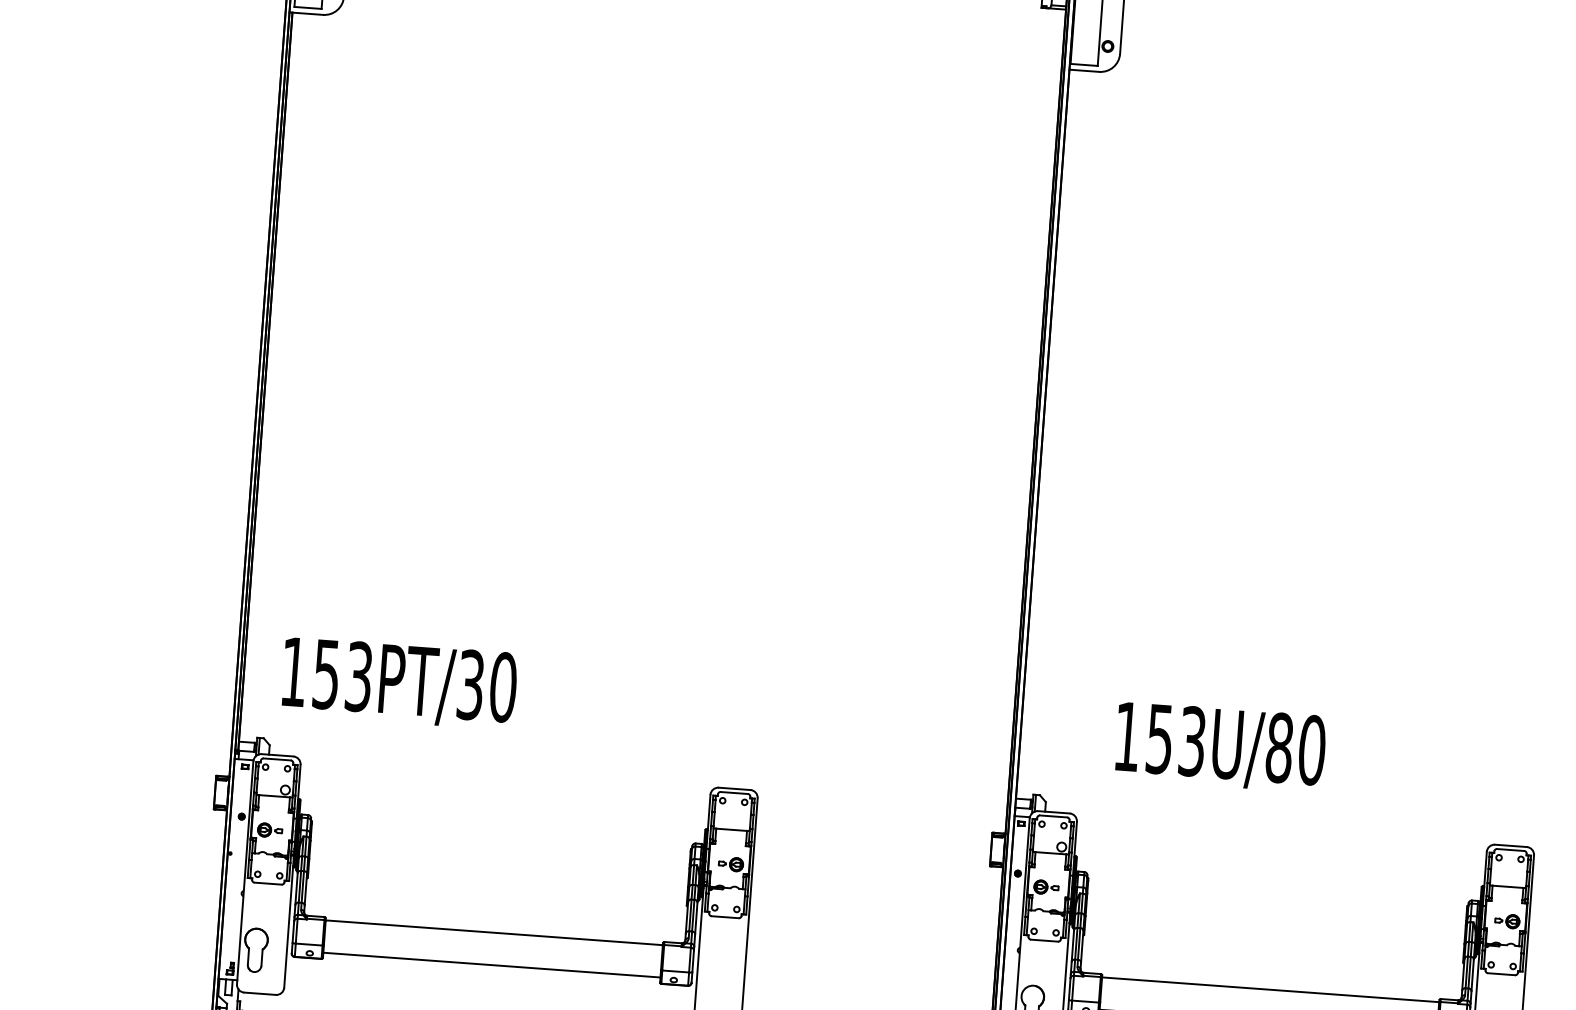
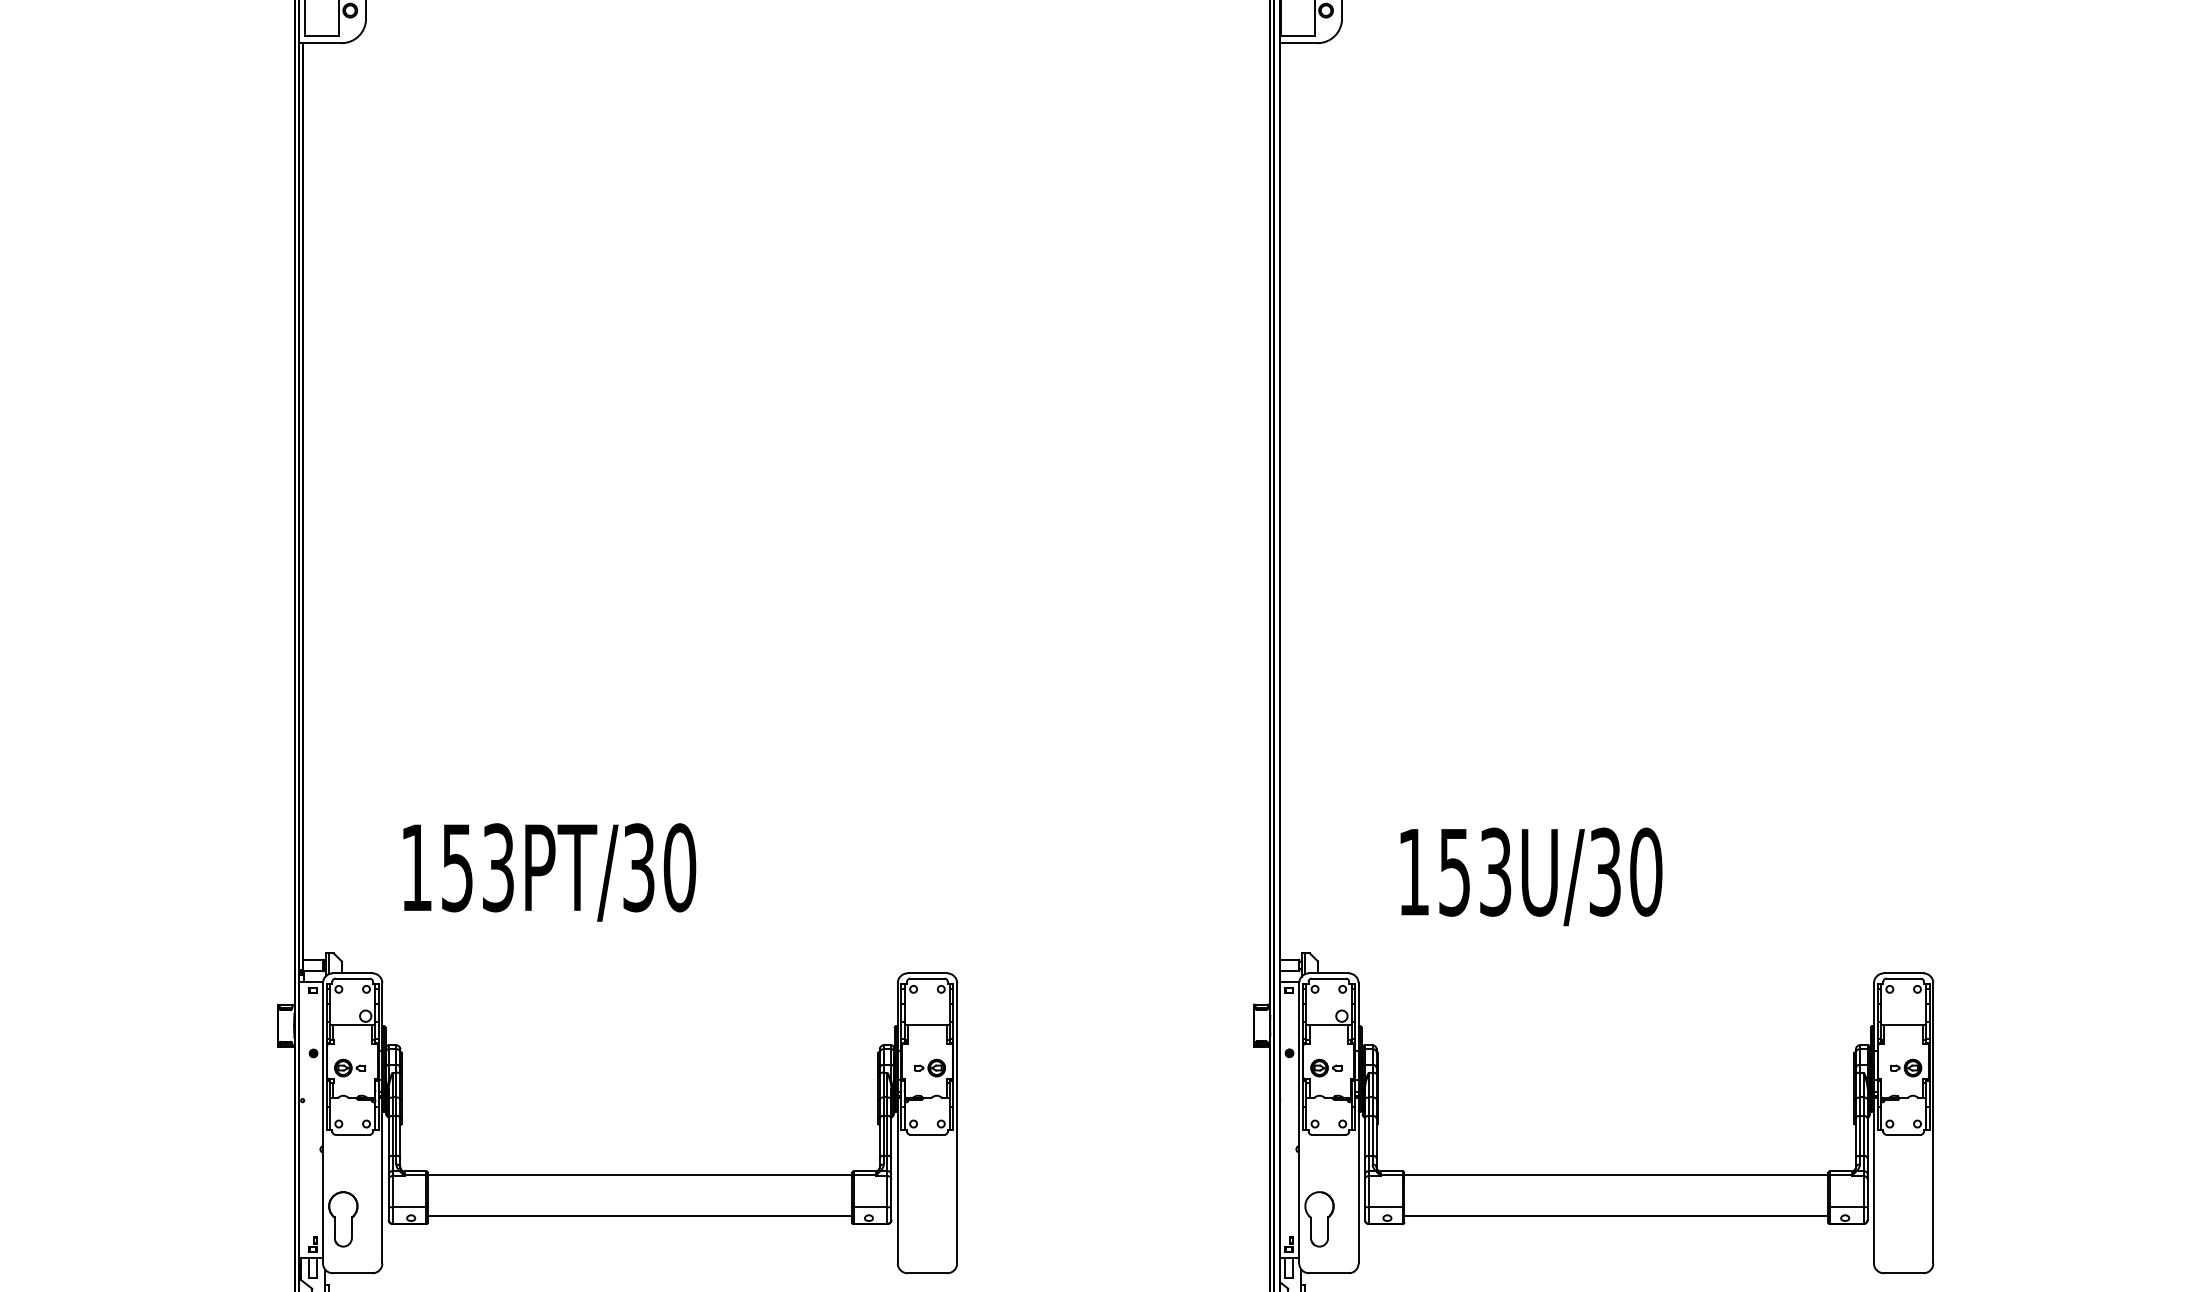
text: (399, 683) -> (549, 872), moved
text: (1279, 747) -> (1605, 871), 153U/80 -> 153U/30

